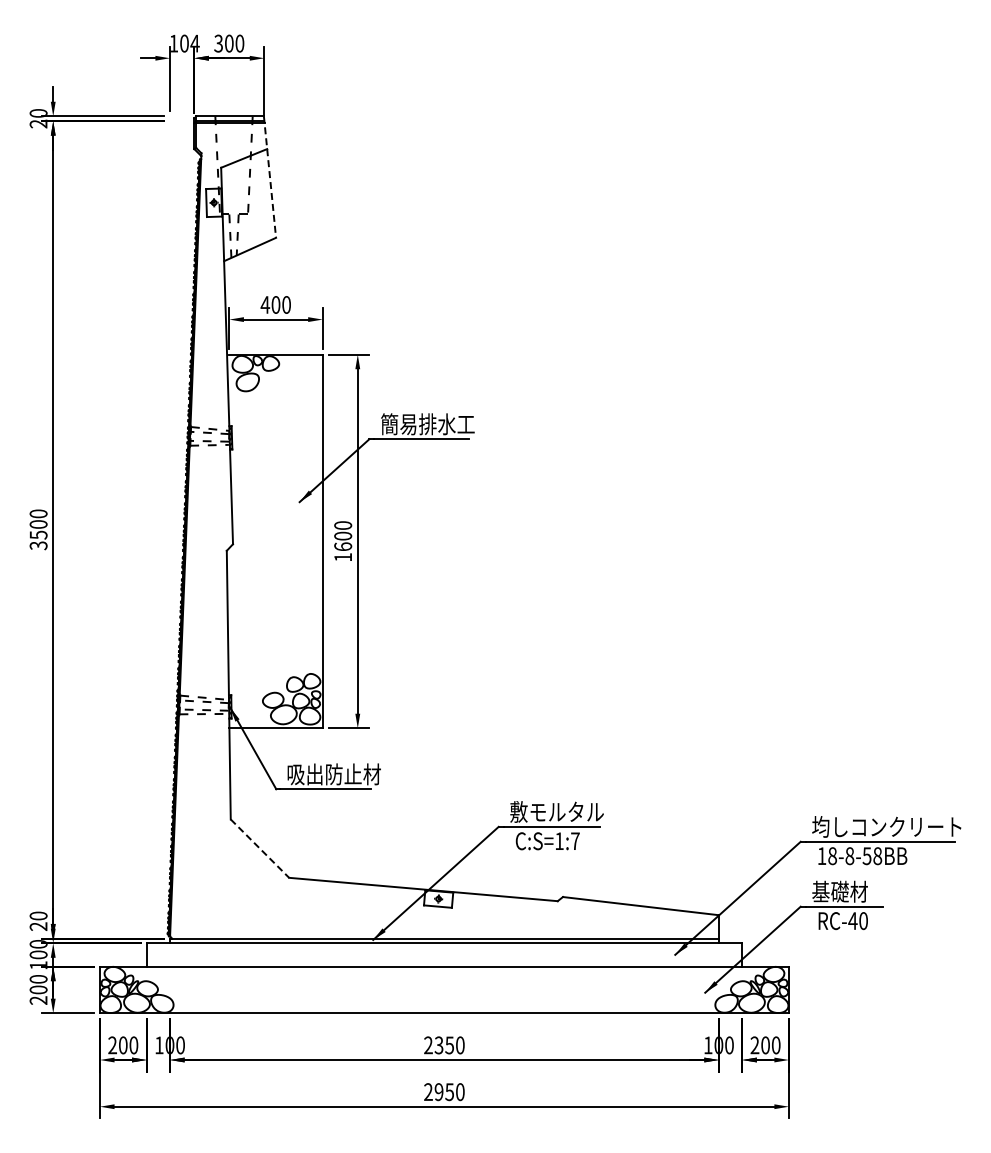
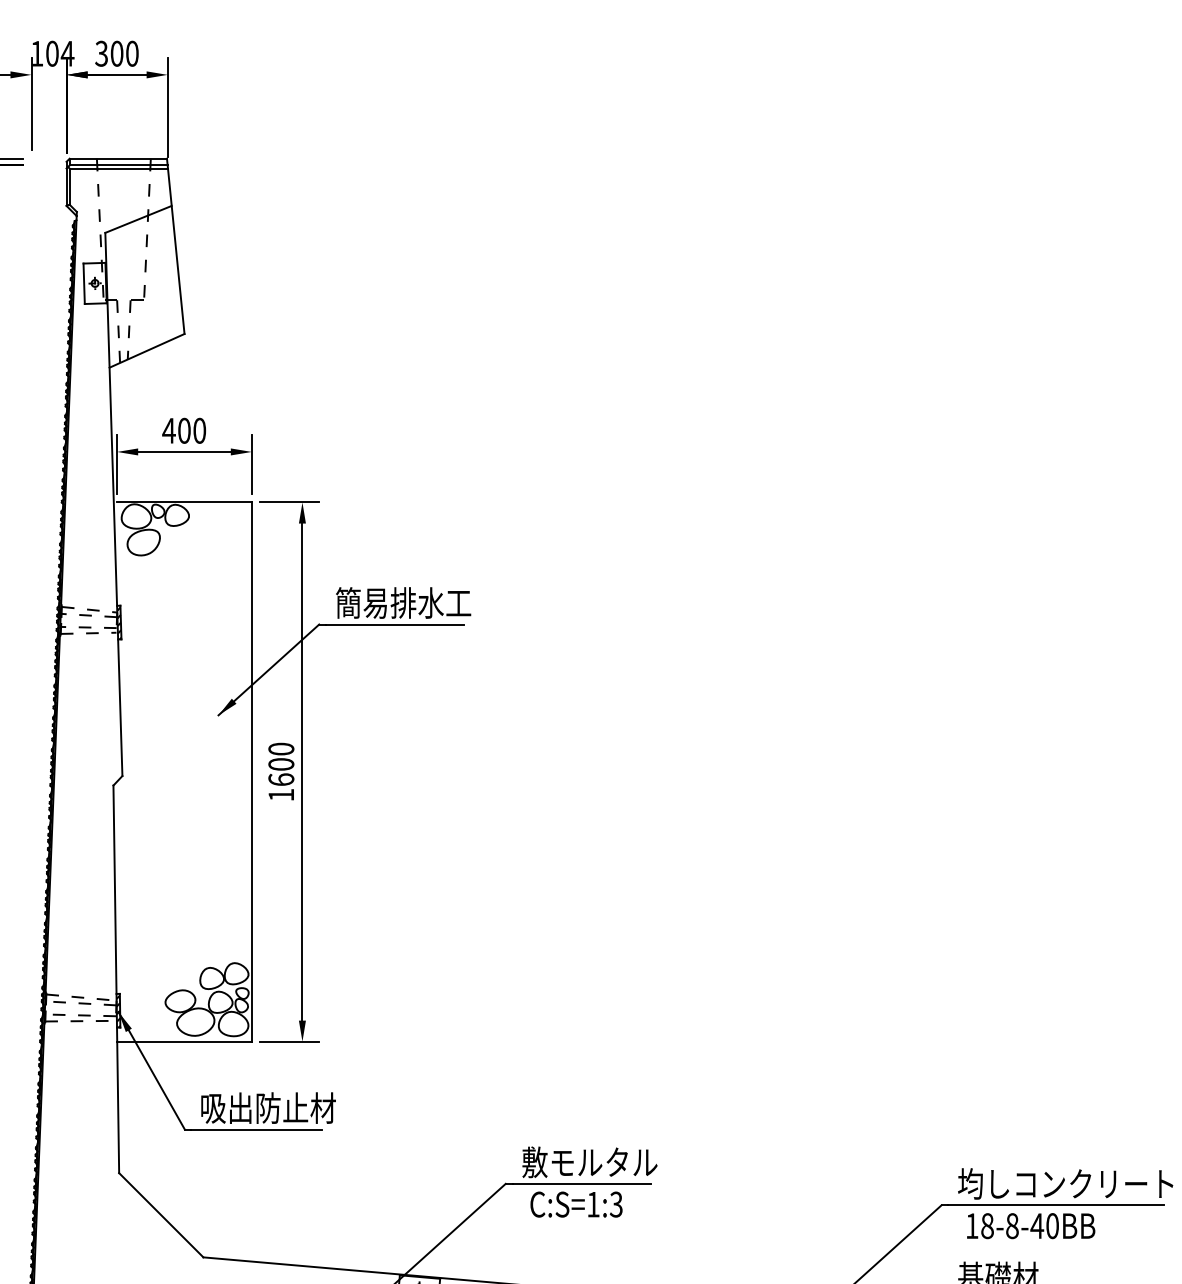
line: (270, 177) -> (176, 246), dashed -> solid
text: (575, 841) -> (616, 1204), C:S=1:7 -> C:S=1:3
line: (260, 848) -> (162, 1215), dashed -> solid
text: (872, 856) -> (1045, 1226), 18-8-58BB -> 18-8-40BB

